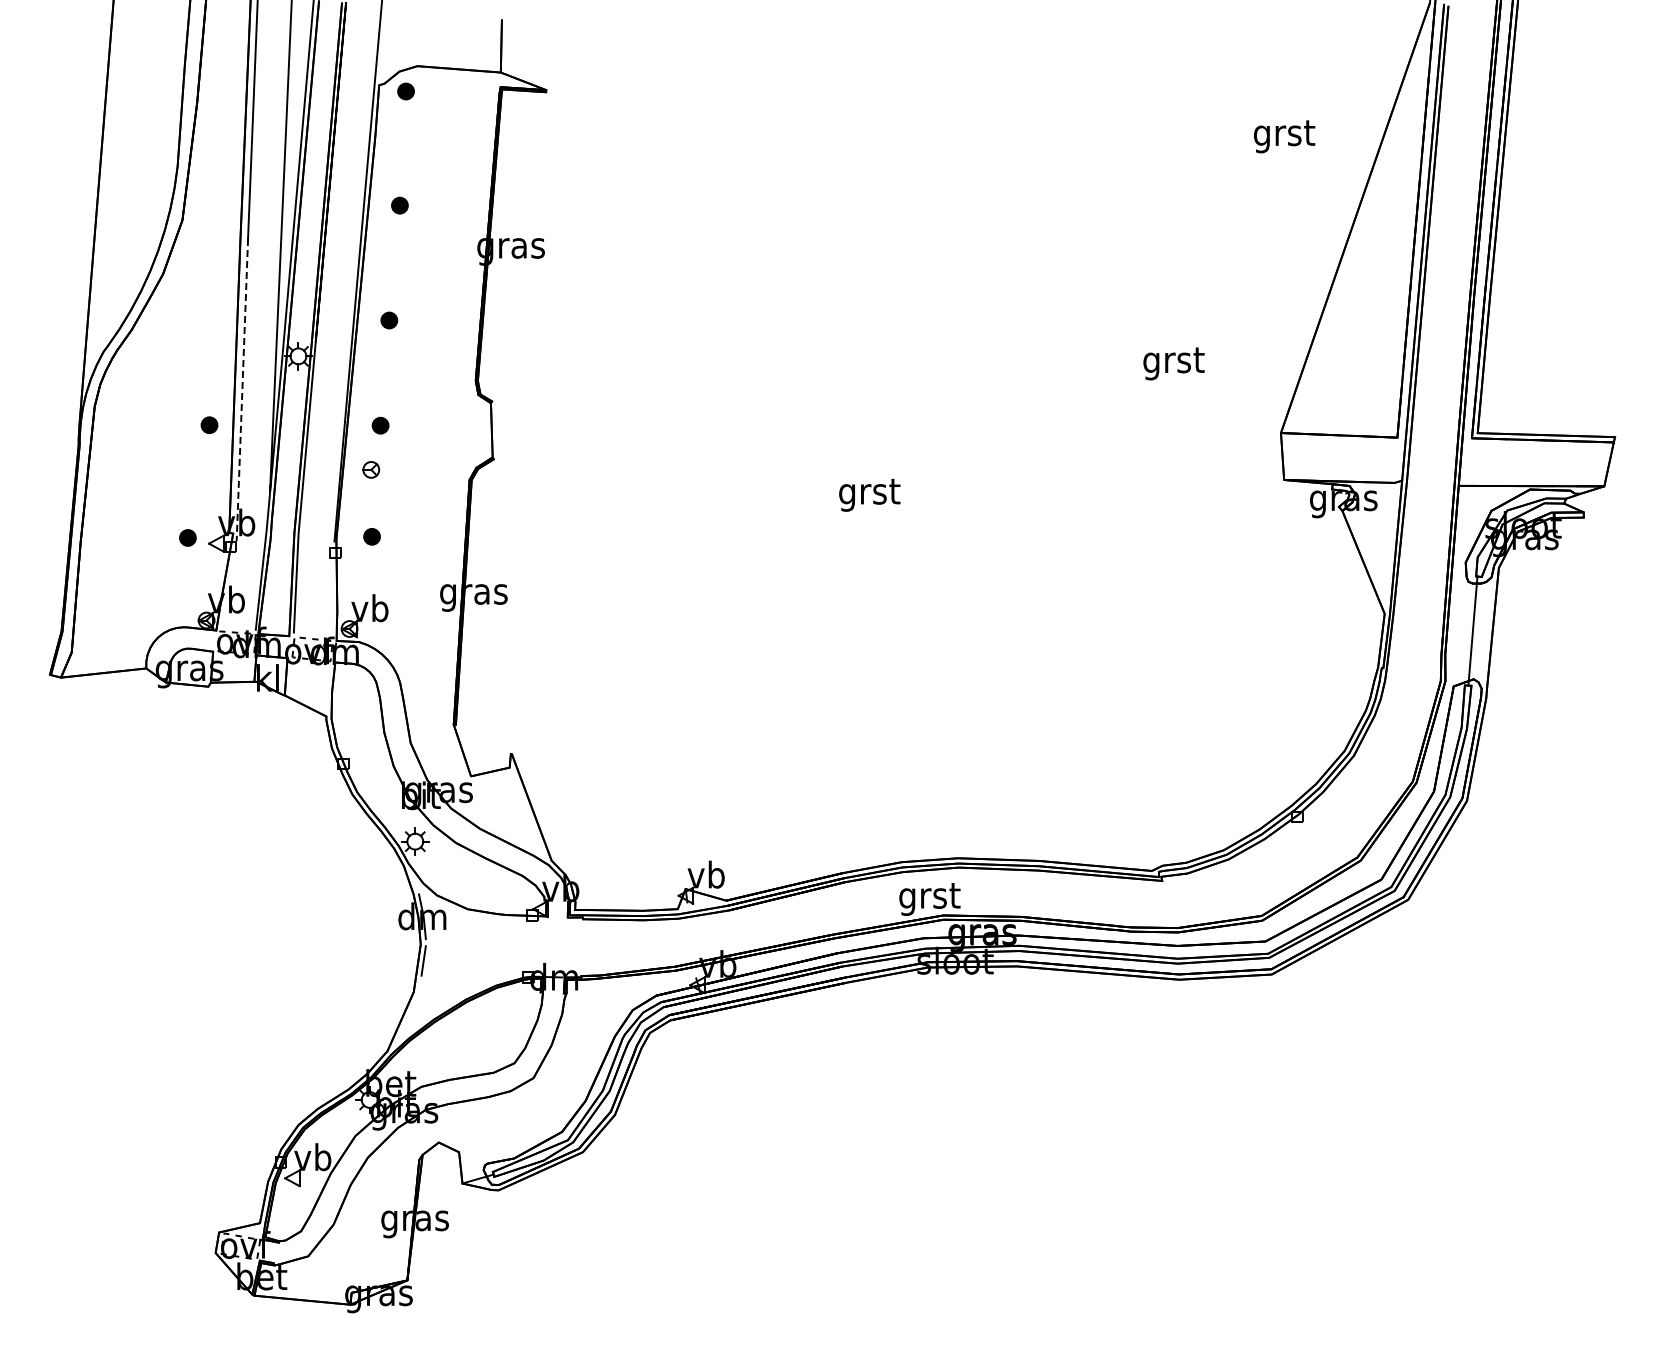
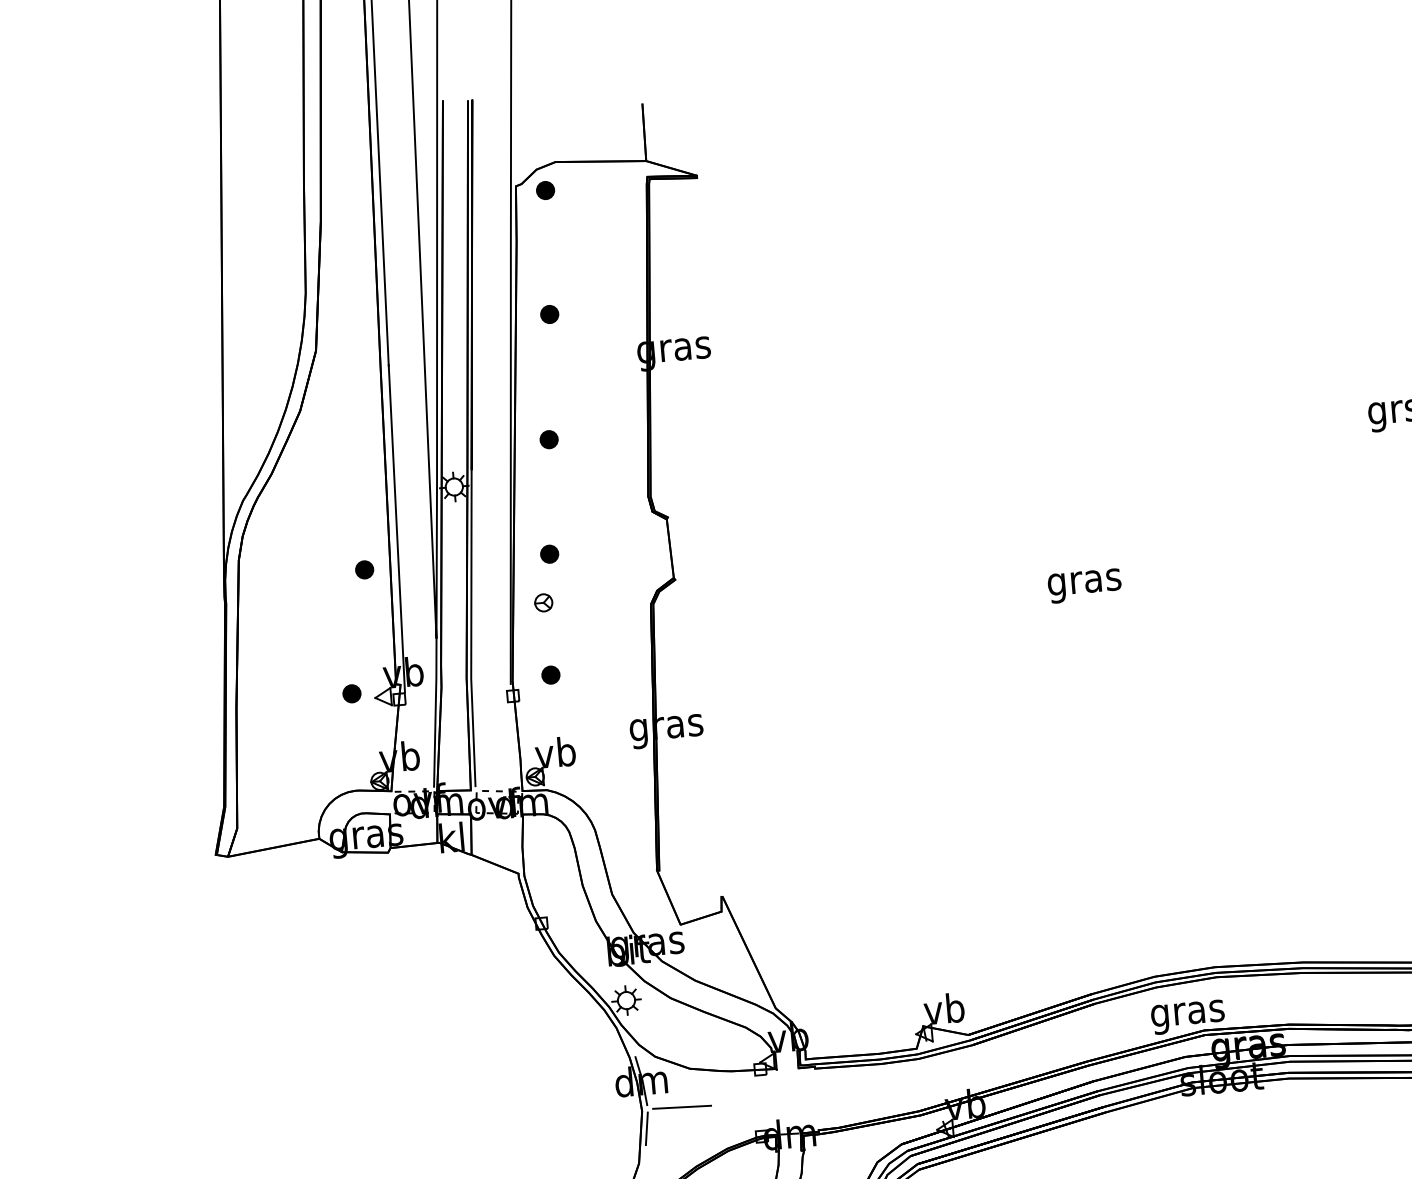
line: (242, 390) -> (397, 529), dashed -> solid
text: (869, 494) -> (1084, 582), grst -> gras
text: (929, 899) -> (1187, 1014), grst -> gras
line: (457, 943) -> (681, 1106), added

